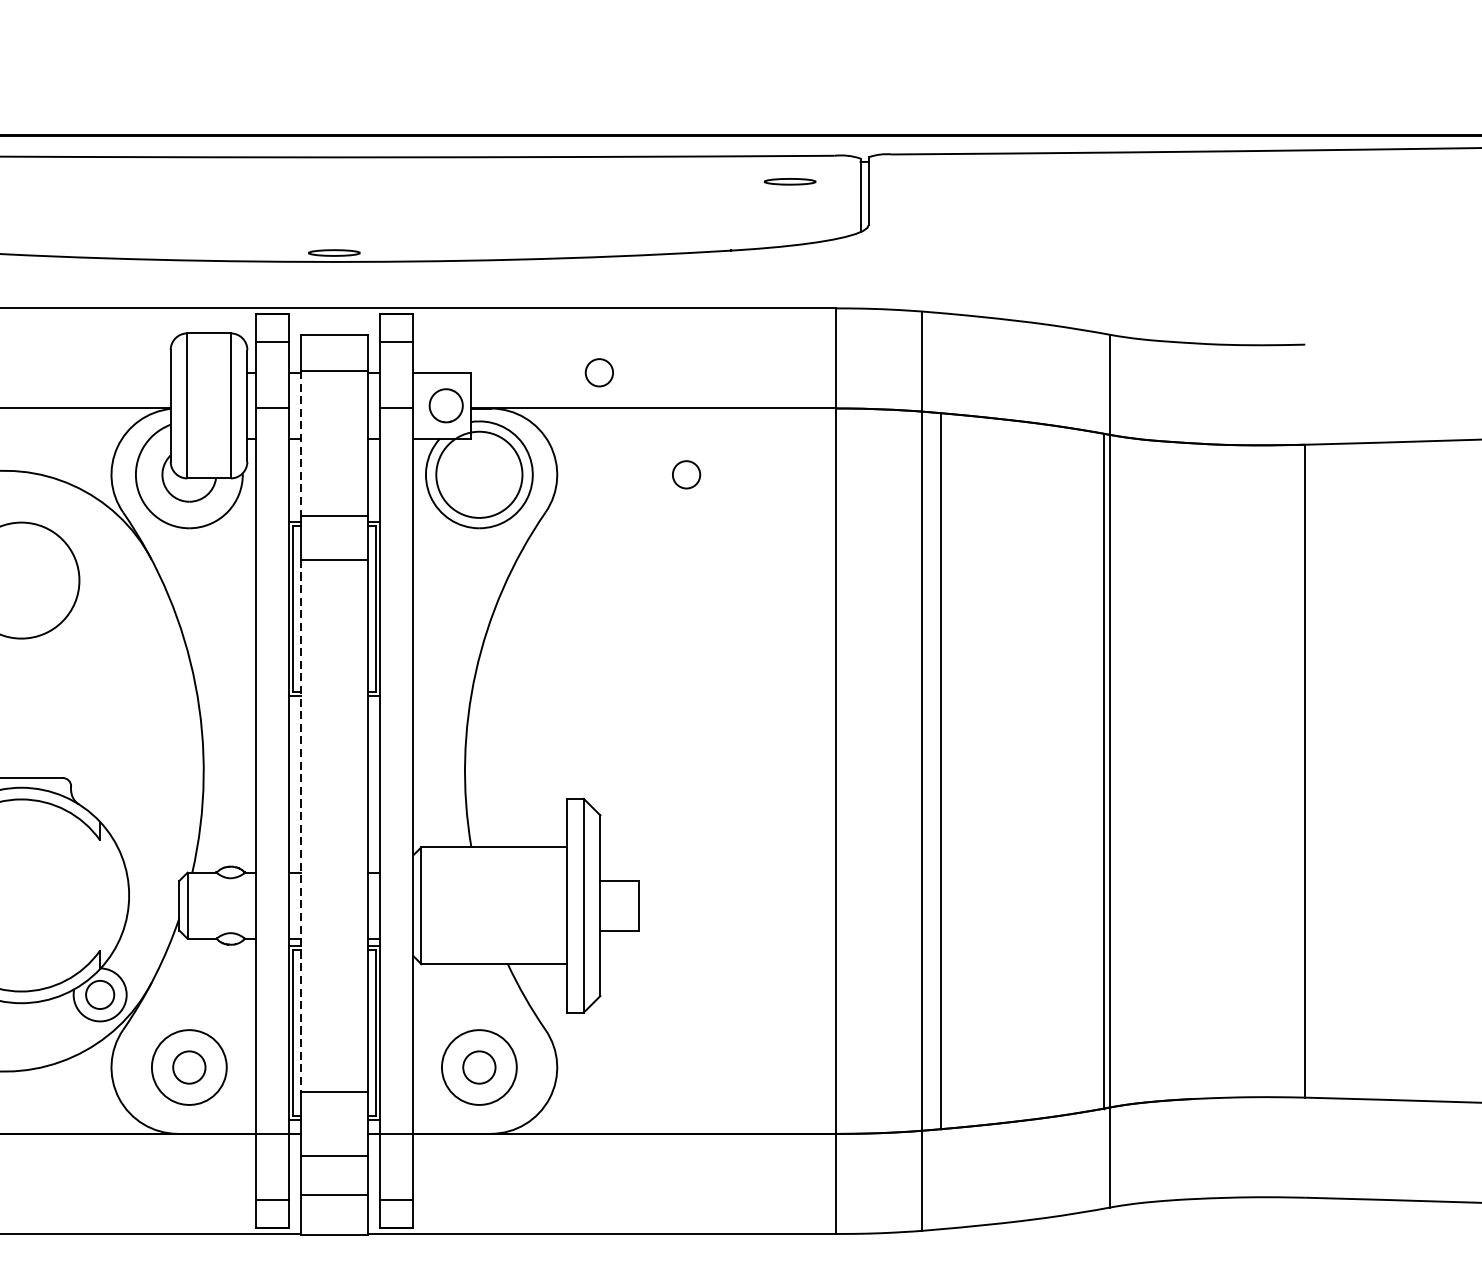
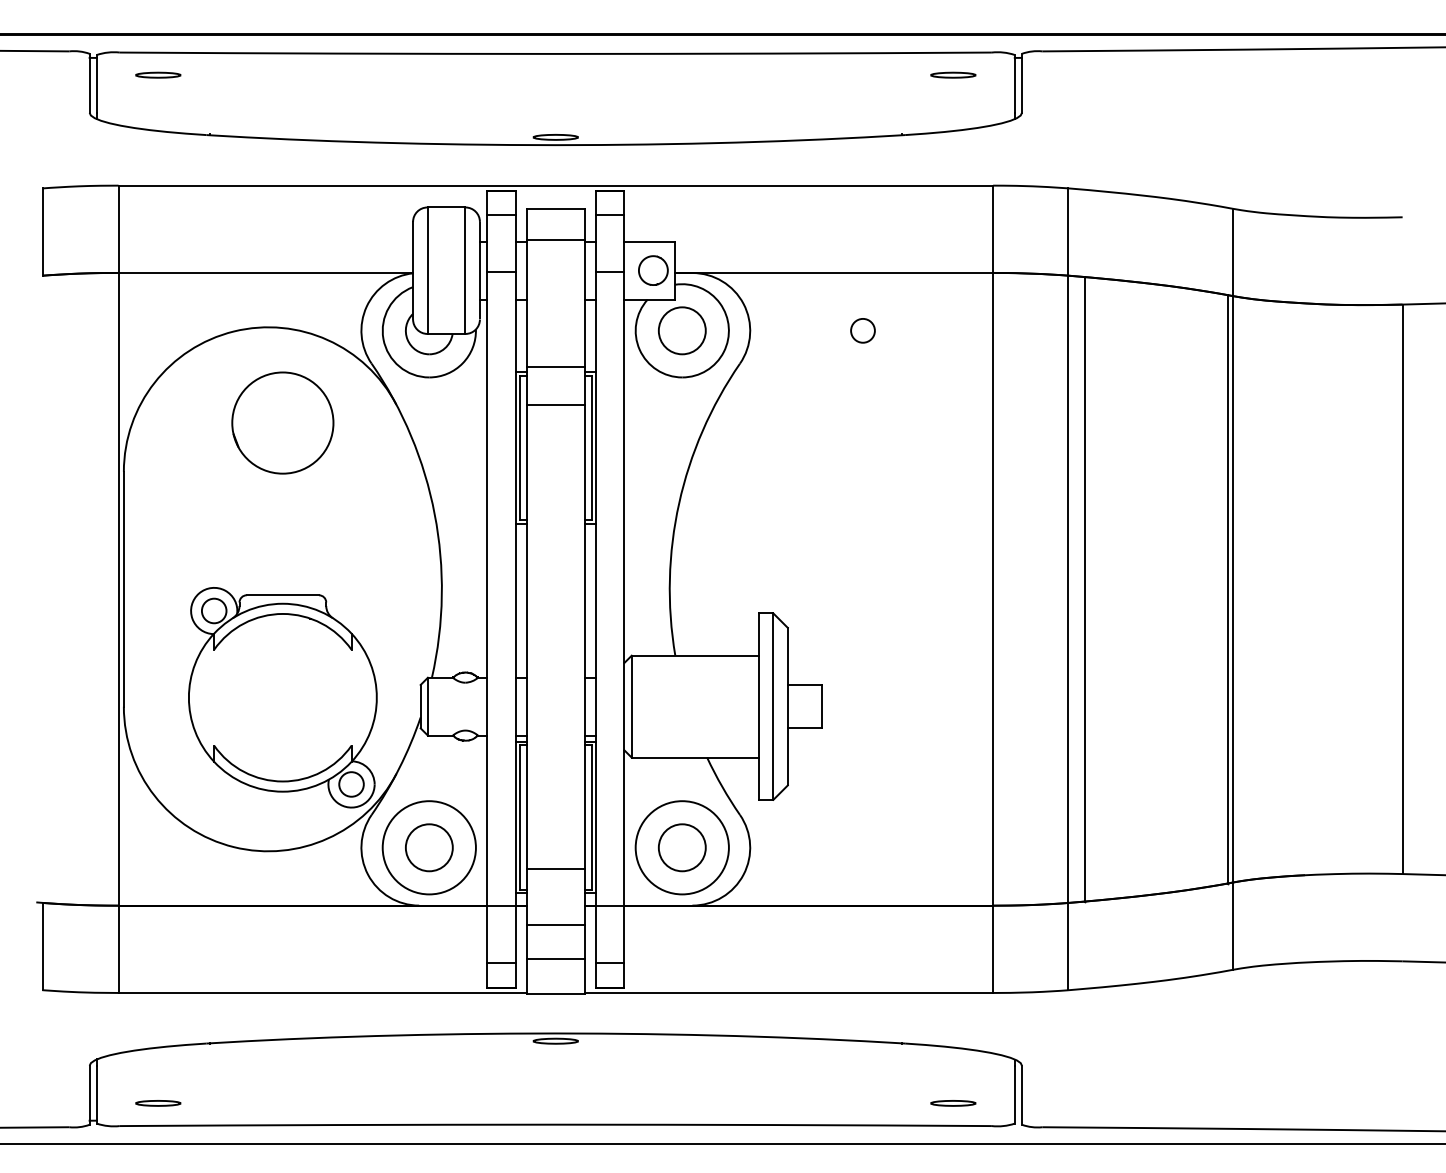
circle: (598, 372) -> (786, 241), removed
line: (300, 444) -> (526, 304), dashed -> solid
circle: (478, 474) -> (681, 330), size x0.62
line: (300, 825) -> (526, 636), dashed -> solid
circle: (188, 1067) -> (428, 847), size x1.43
circle: (188, 1067) -> (428, 847), size x1.67
circle: (478, 1067) -> (681, 847), size x1.43
circle: (478, 1067) -> (681, 847), size x1.67

